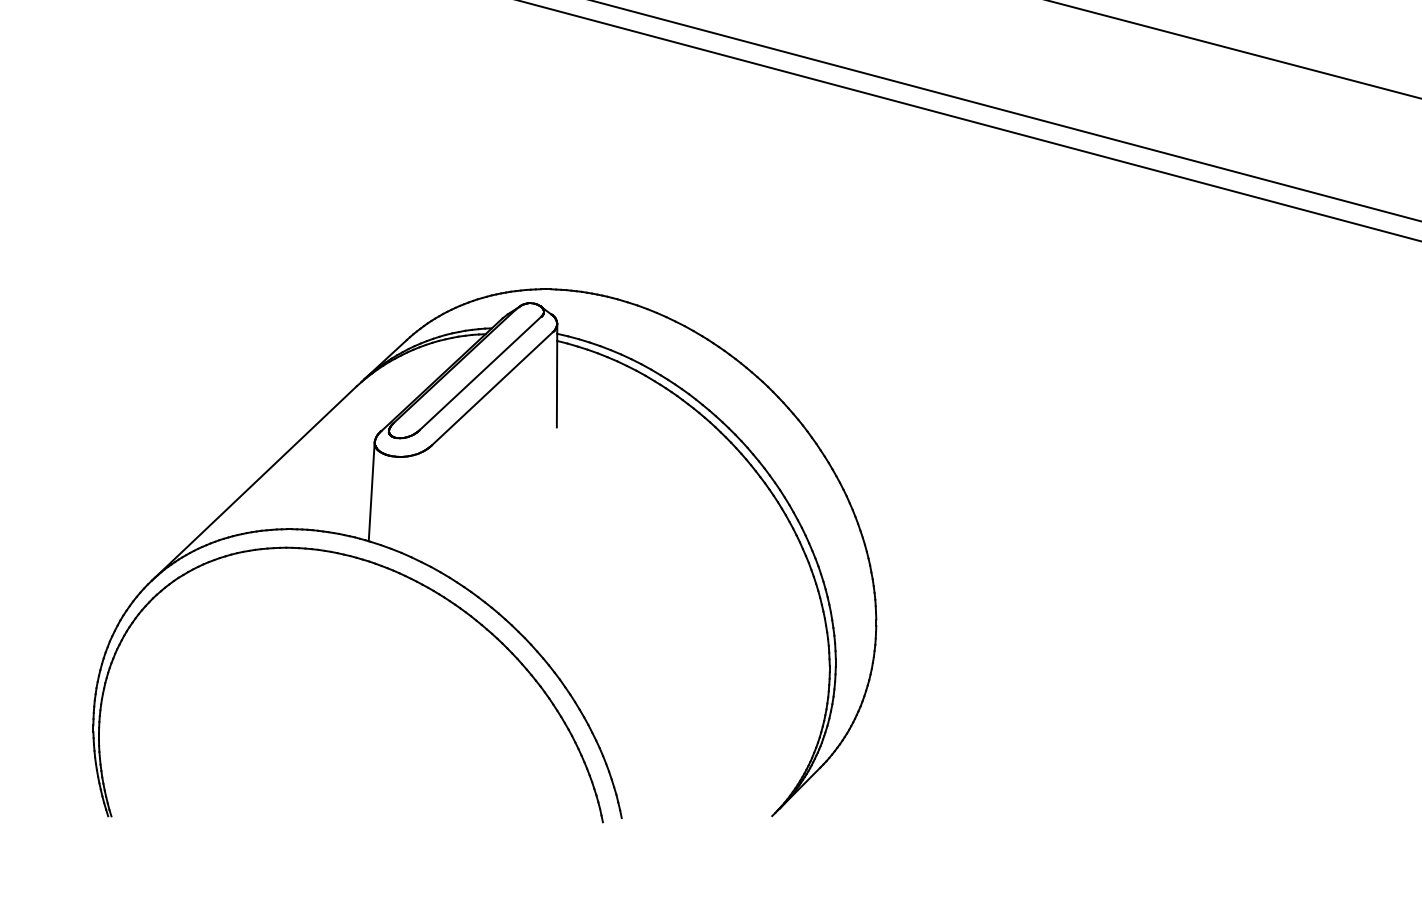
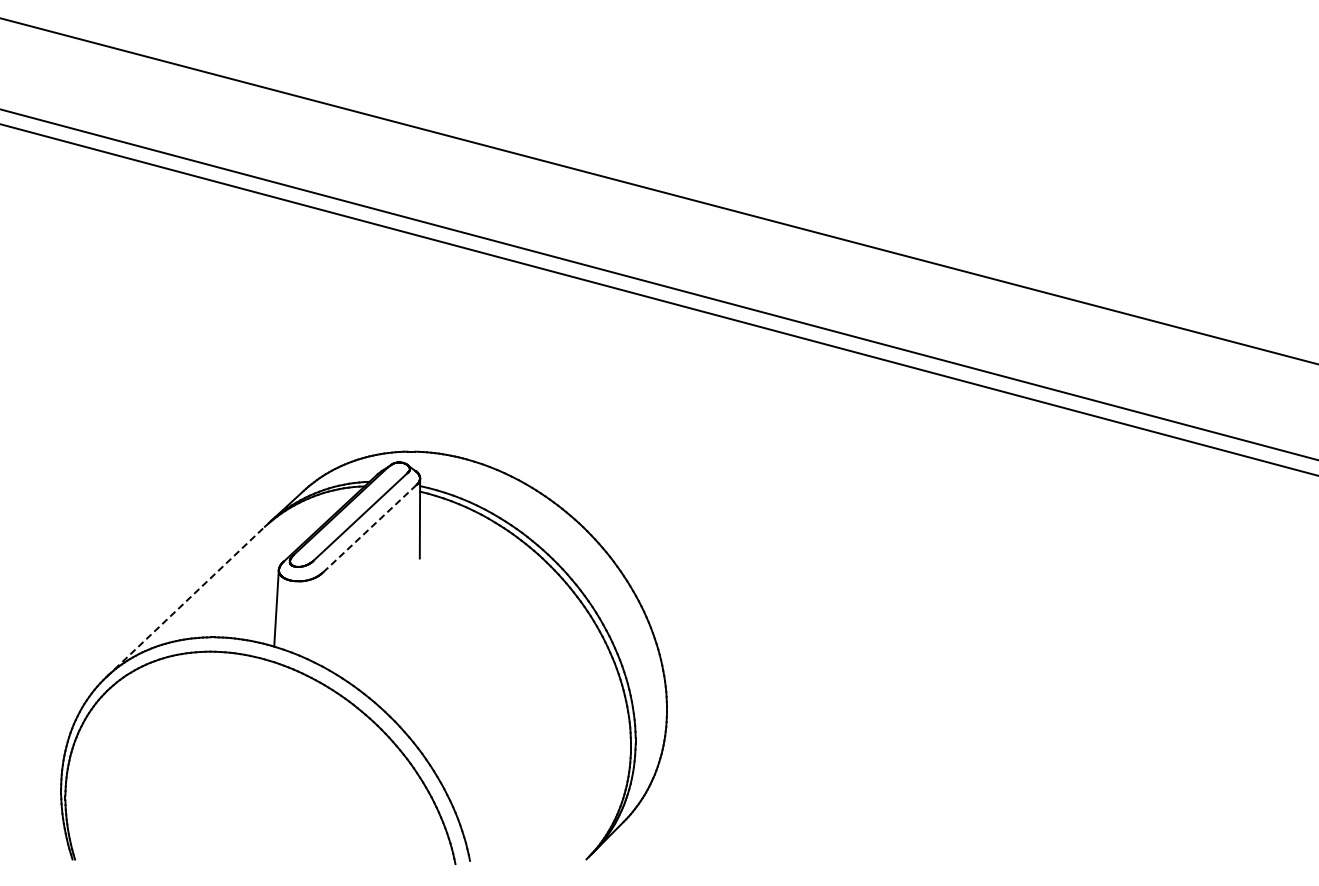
line: (493, 388) -> (370, 528), solid -> dashed
line: (255, 482) -> (186, 601), solid -> dashed

